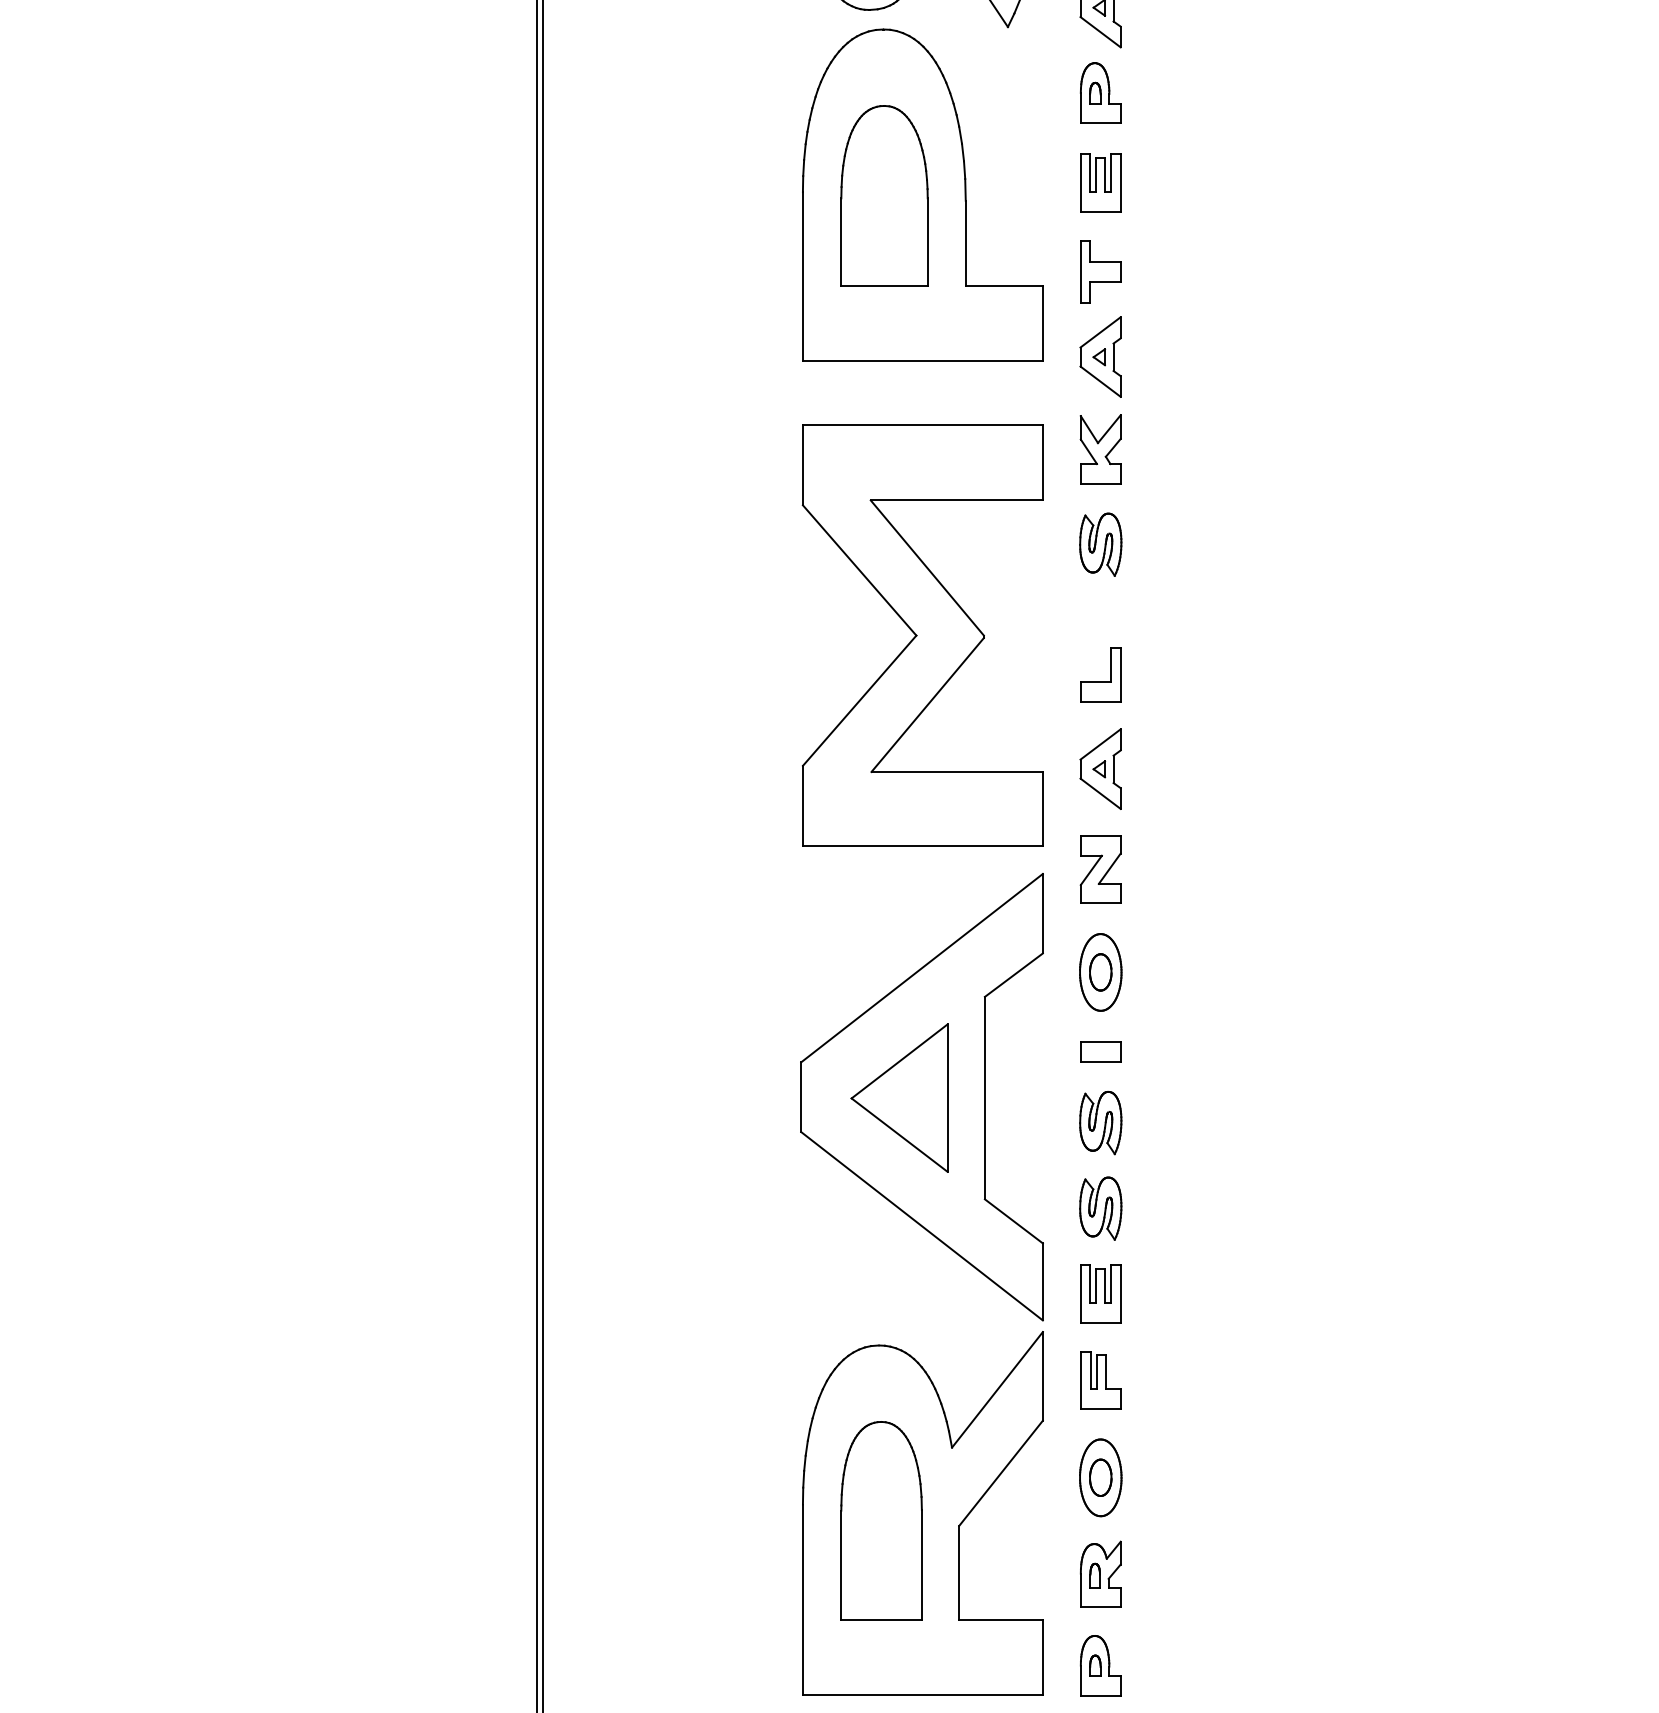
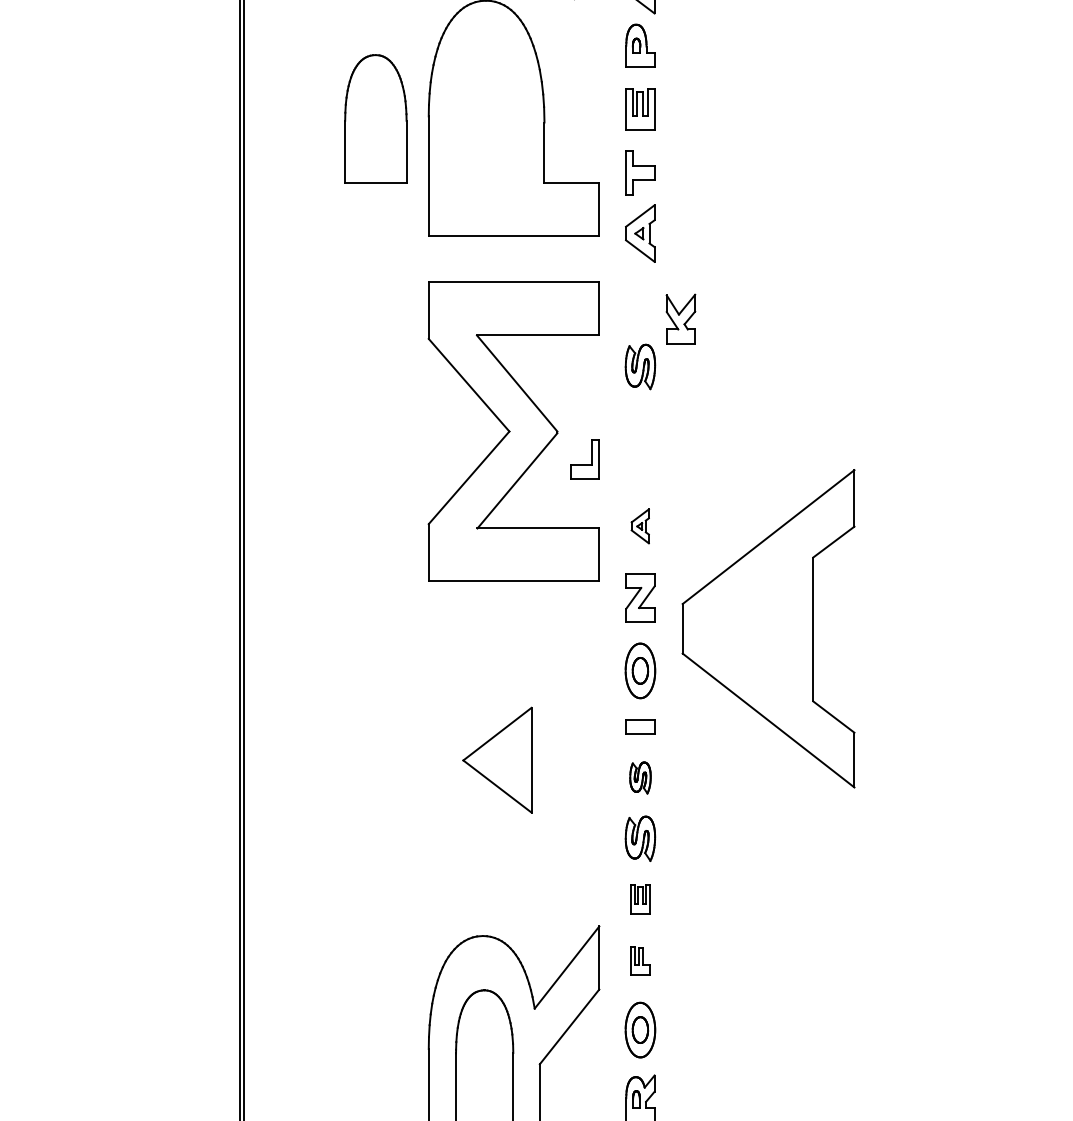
part: (884, 195) -> (375, 118), moved
part: (1100, 449) -> (680, 319), moved
part: (1100, 681) -> (584, 464), moved
part: (1100, 768) -> (640, 525), size x0.6
part: (921, 1097) -> (768, 629), moved
part: (1100, 1123) -> (640, 778), size x0.7
part: (1100, 1293) -> (640, 899), size x0.7
part: (1100, 1380) -> (640, 960), size x0.7

